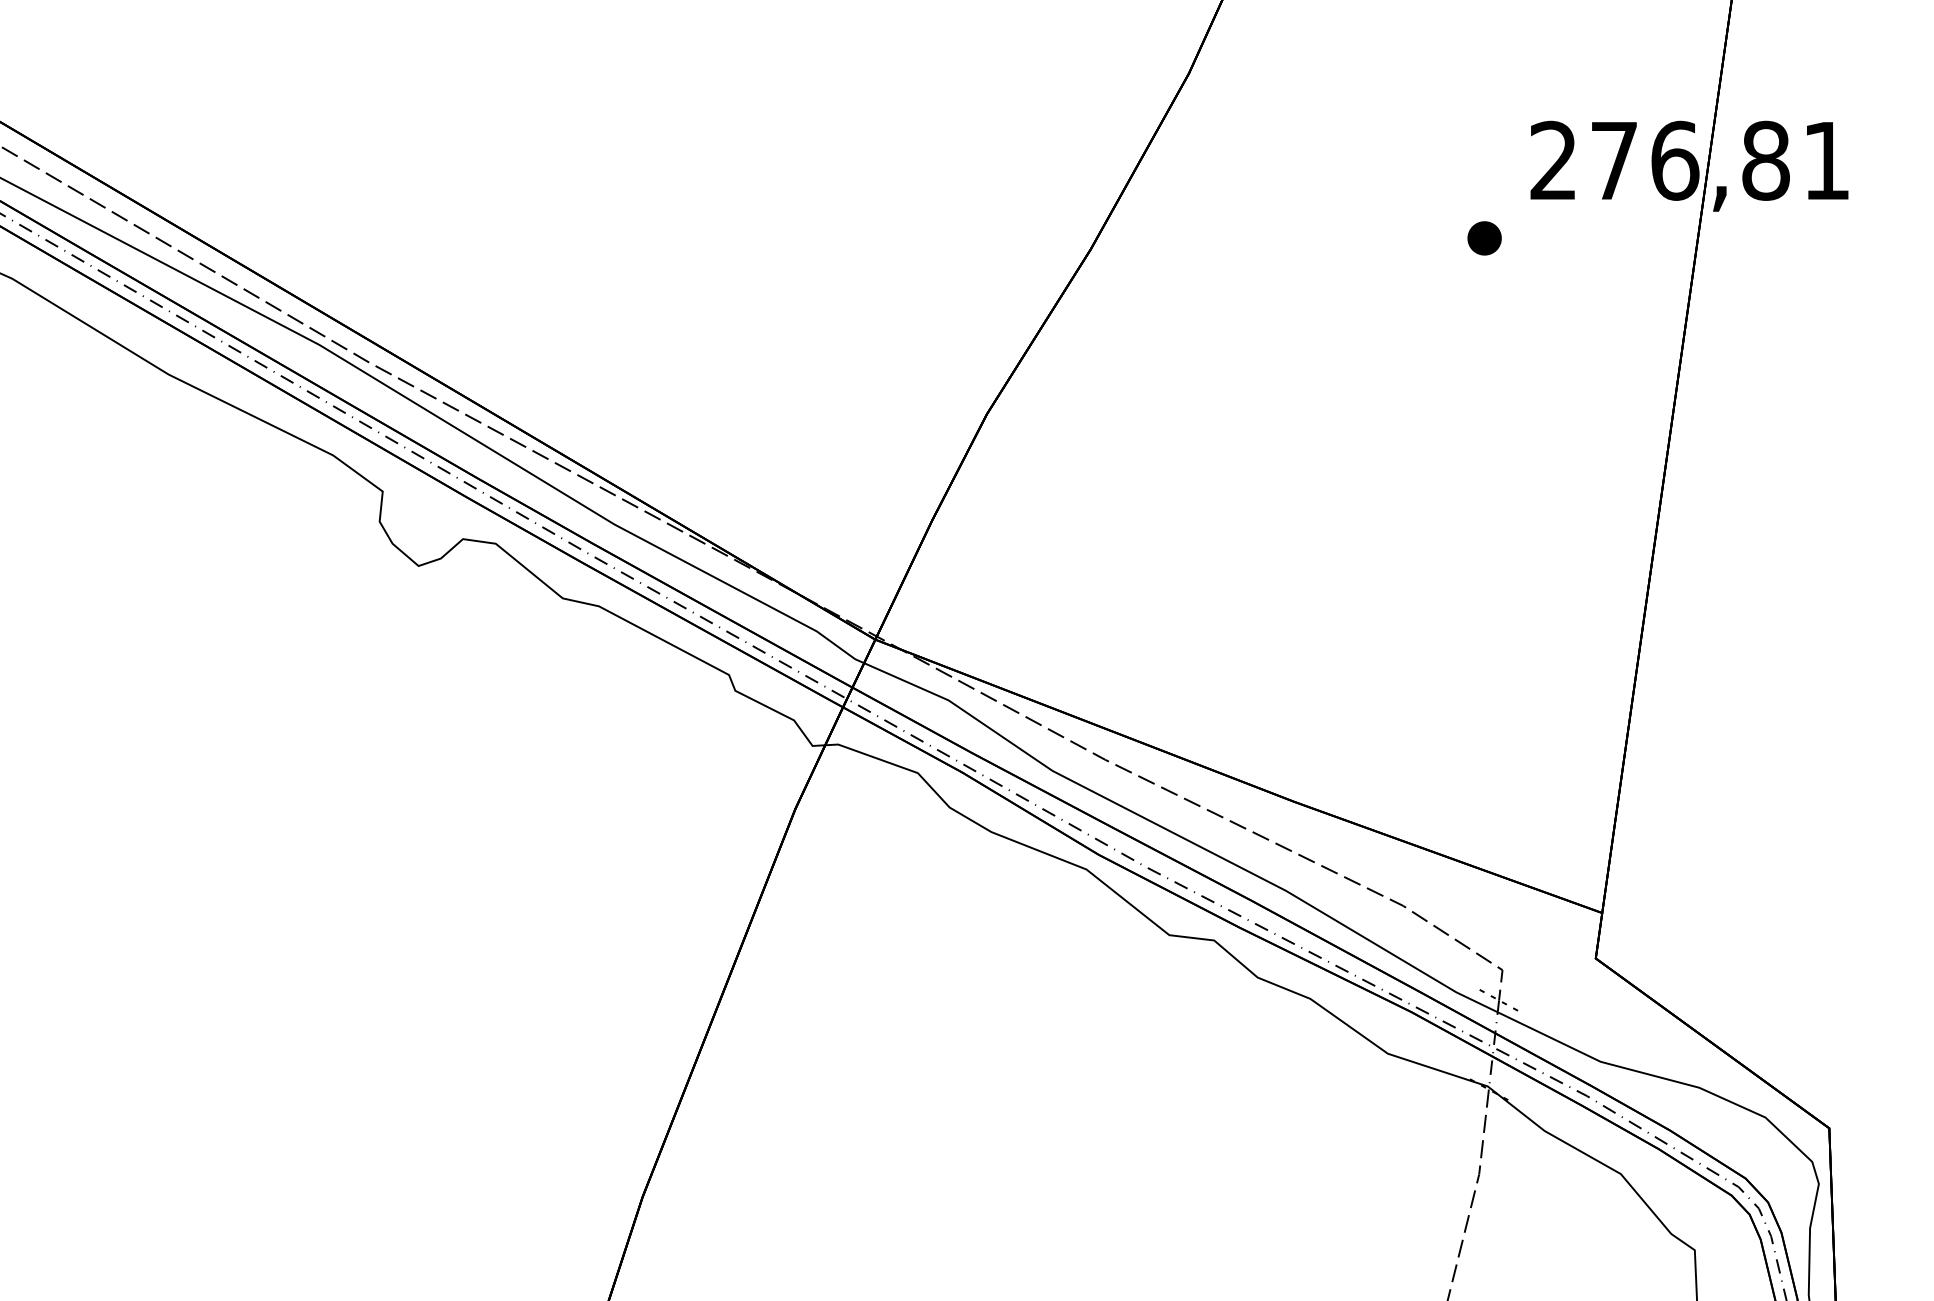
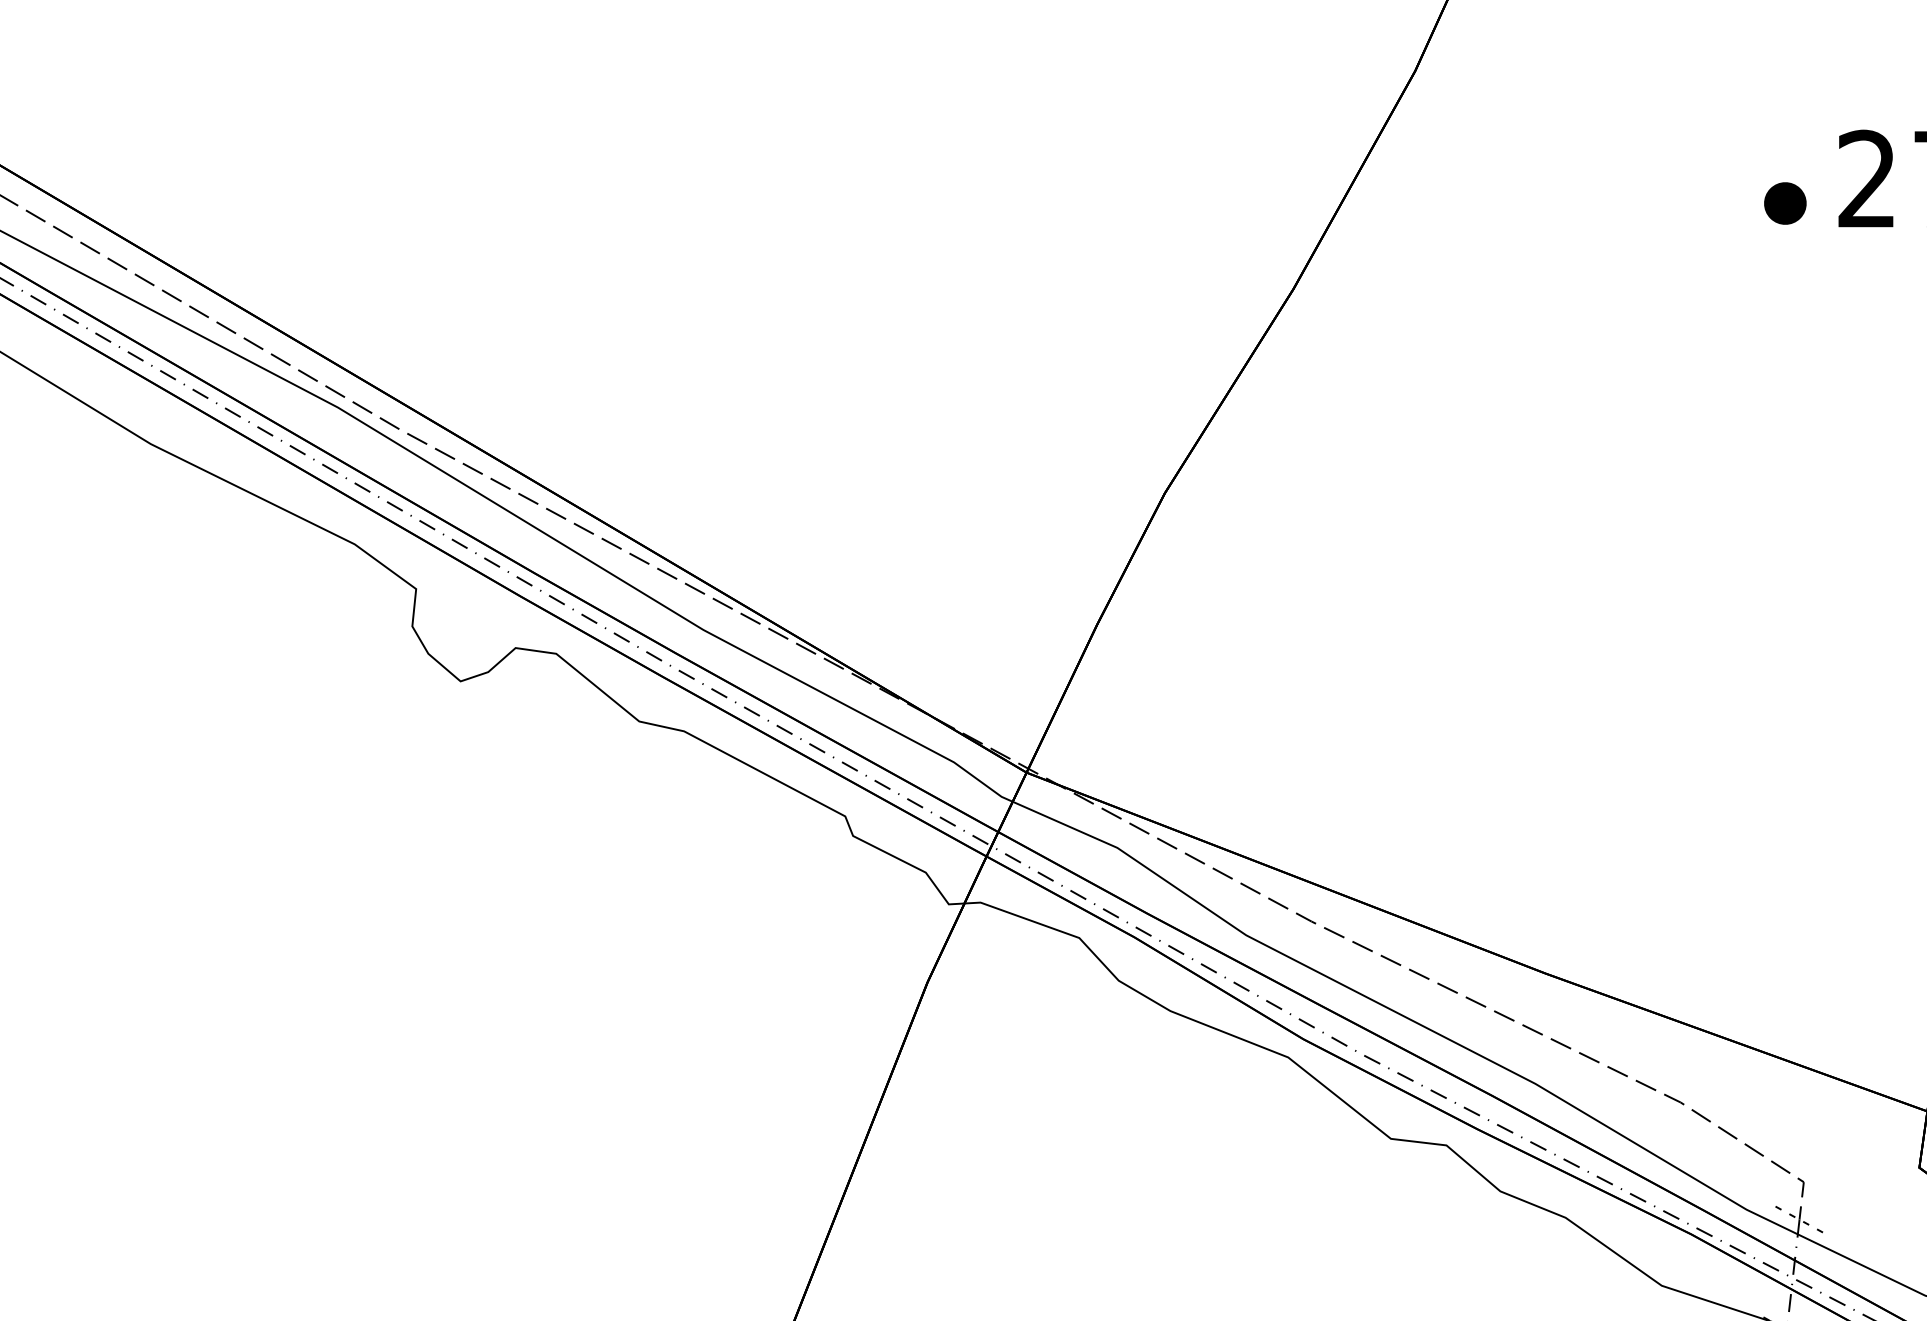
part: (1484, 238) -> (1785, 203), moved

